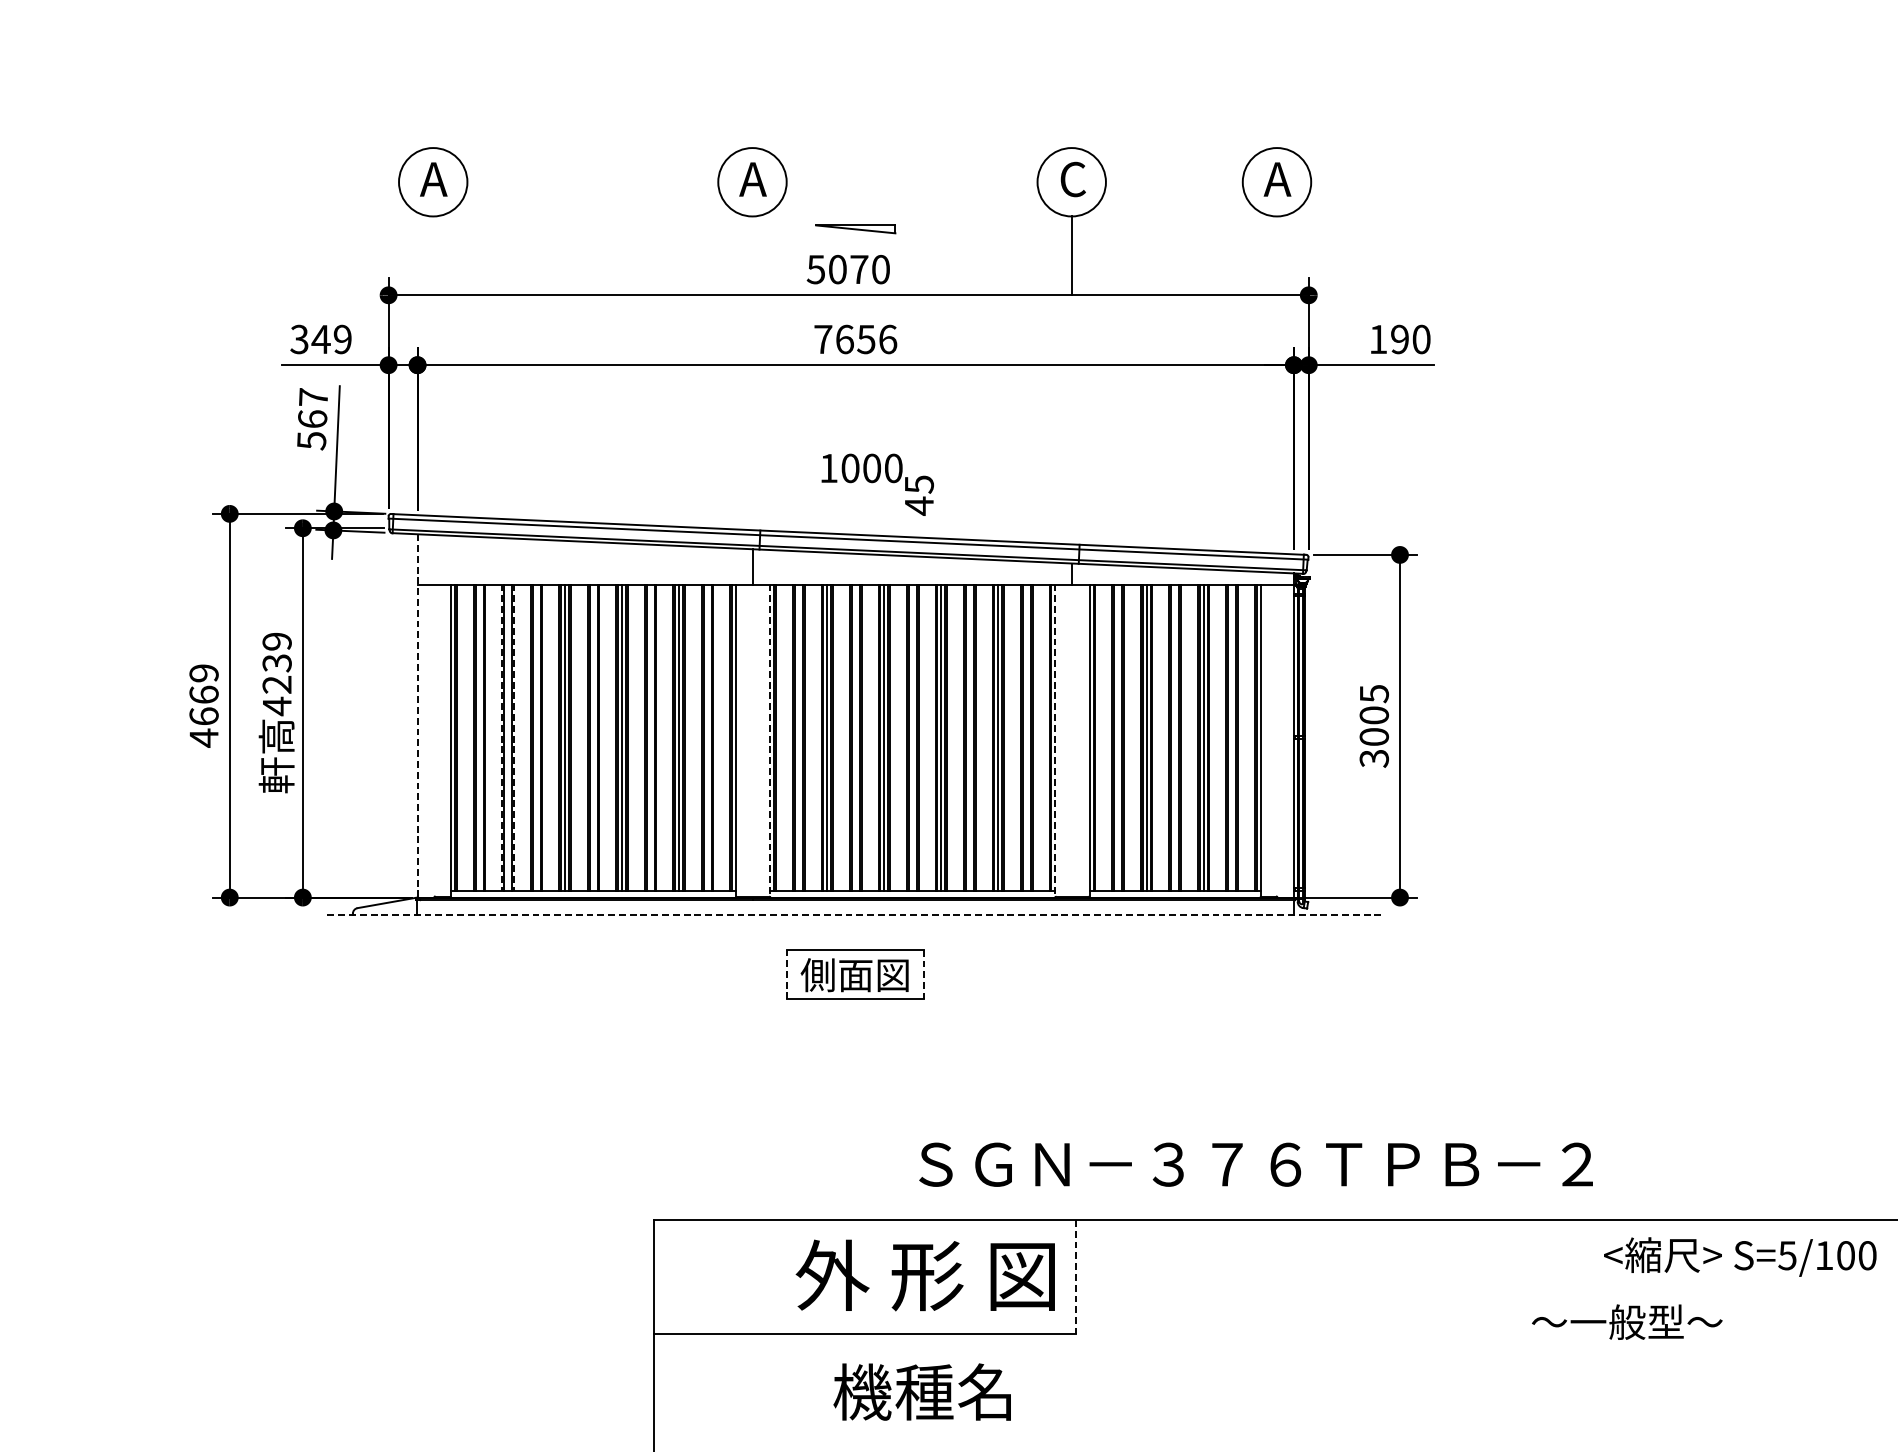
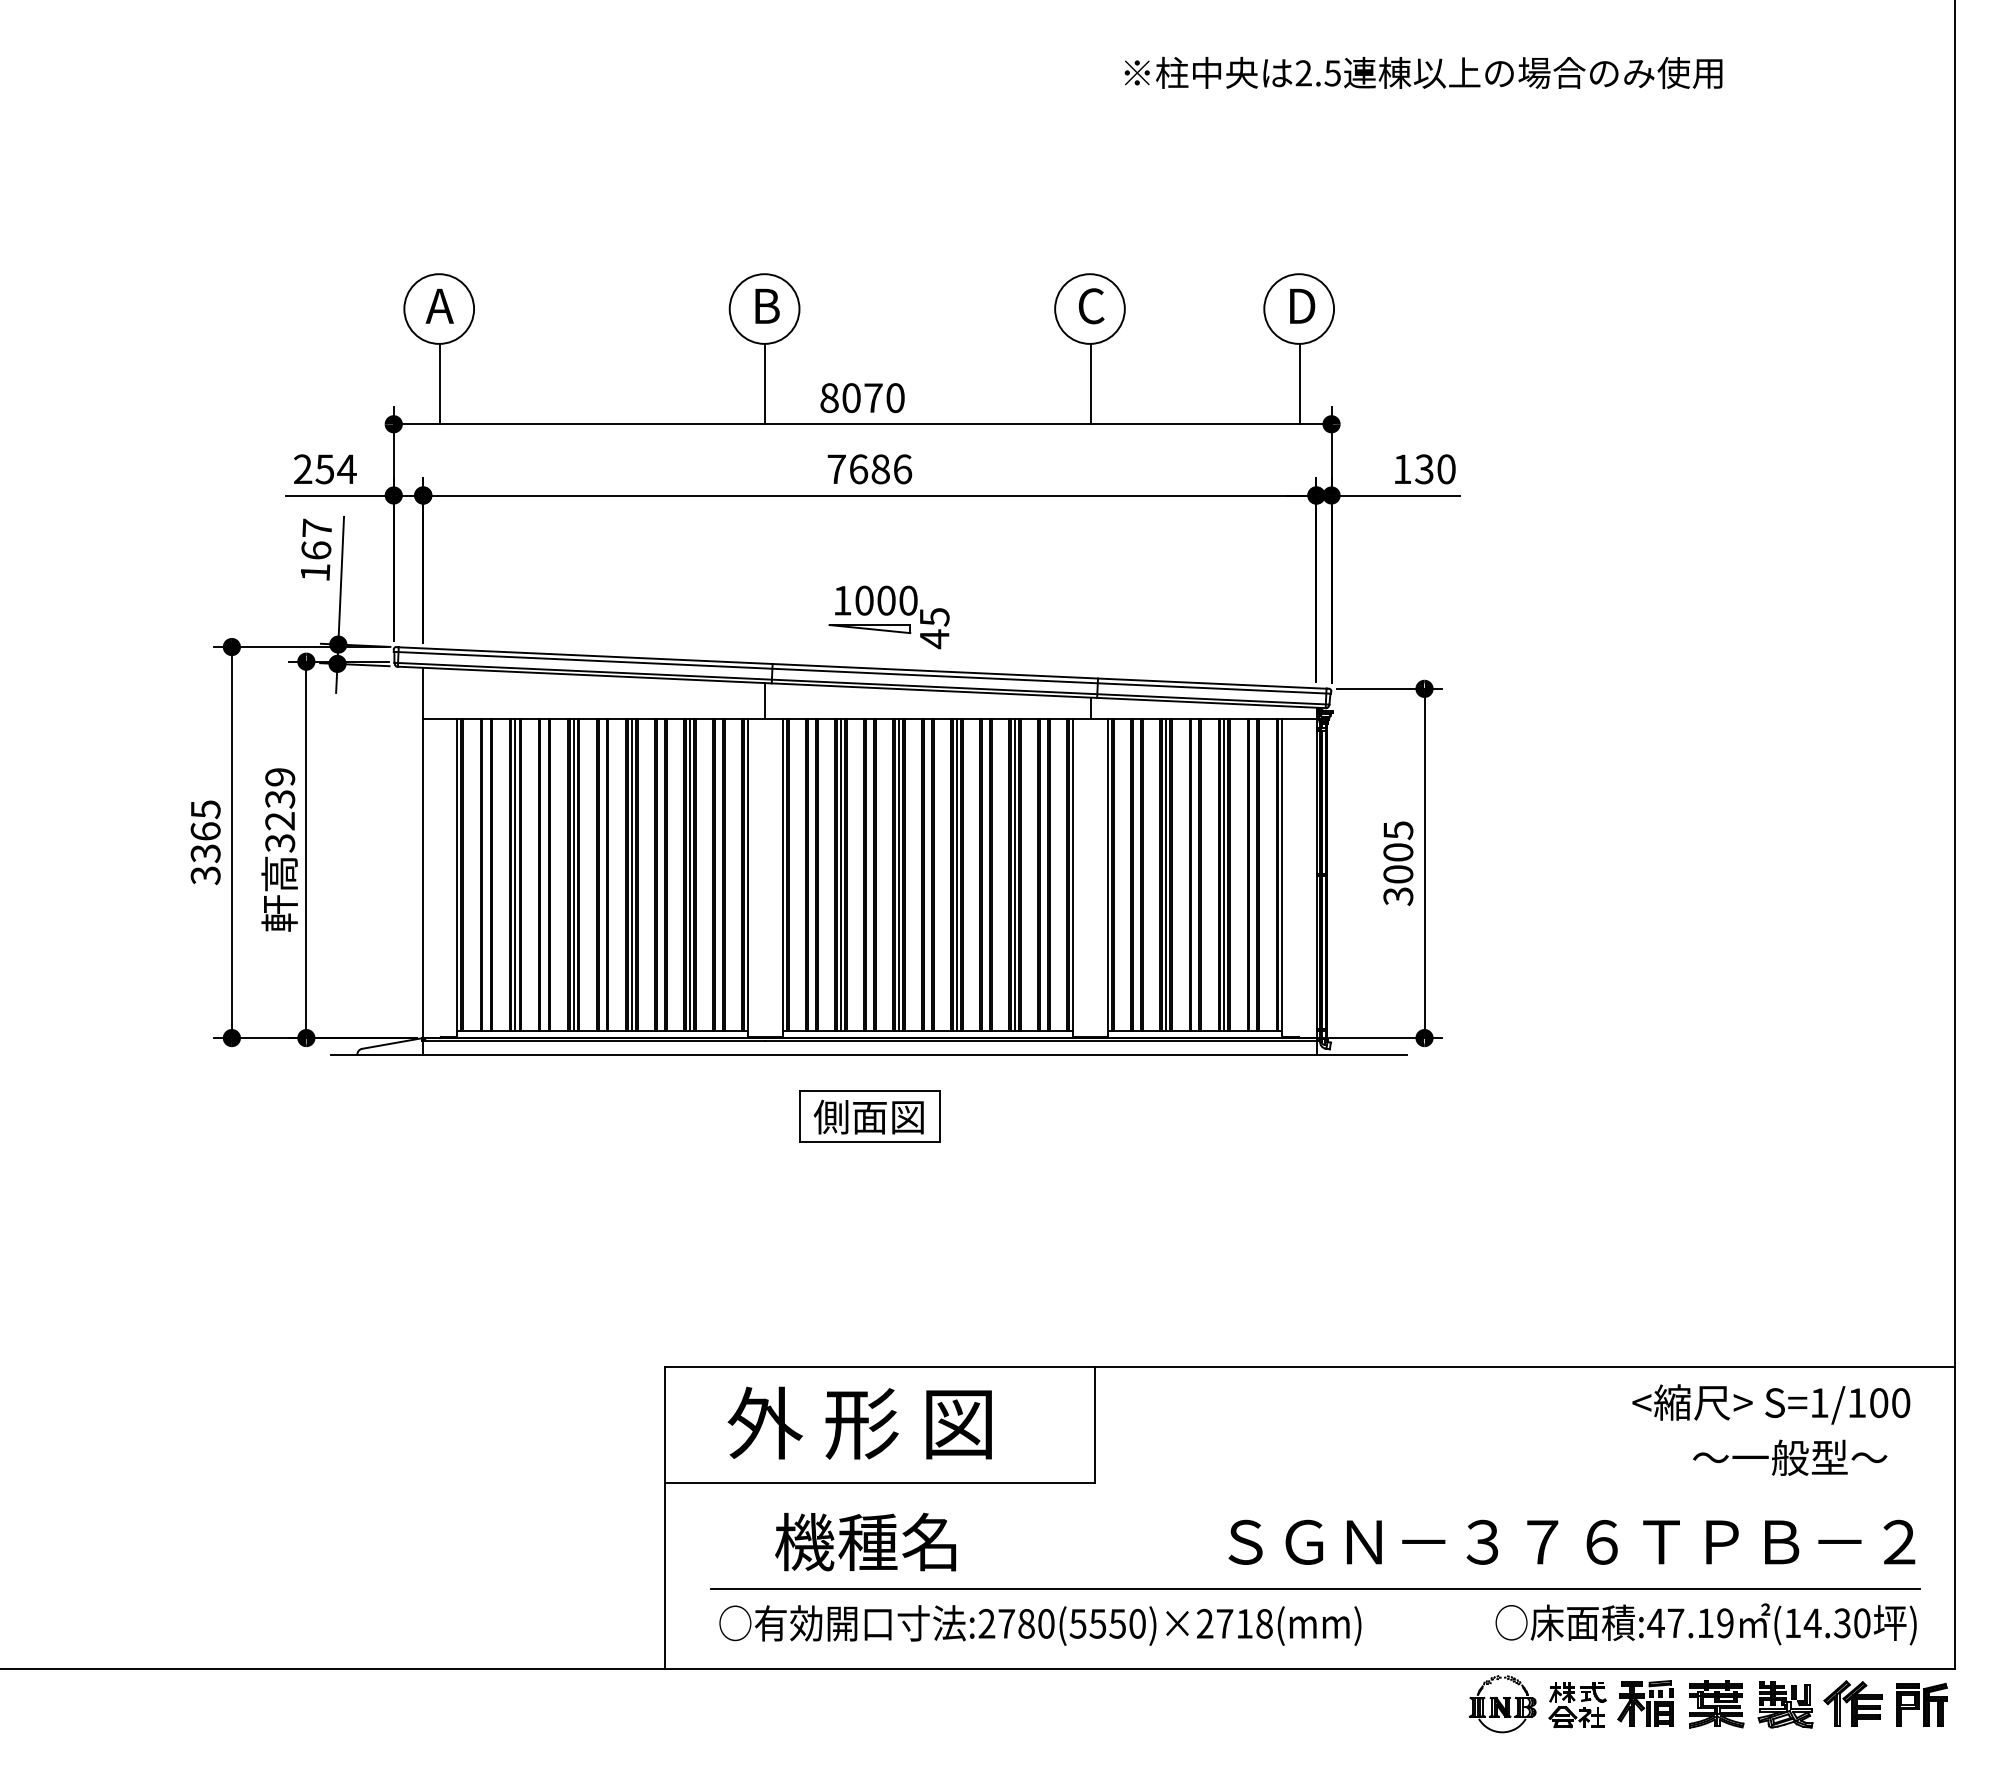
text: (753, 178) -> (765, 305), A -> B
text: (1278, 178) -> (1300, 305), A -> D
part: (855, 228) -> (869, 628), moved
line: (433, 255) -> (439, 383), added
line: (753, 255) -> (765, 383), added
line: (1277, 255) -> (1299, 383), added
text: (816, 269) -> (829, 397), 5070 -> 8070
text: (320, 339) -> (324, 469), 349 -> 254
text: (866, 339) -> (880, 469), 7656 -> 7686
text: (1399, 339) -> (1424, 469), 190 -> 130
text: (311, 440) -> (315, 572), 567 -> 167
text: (203, 705) -> (205, 842), 4669 -> 3365
text: (277, 706) -> (280, 843), 4239 -> 3239
line: (417, 716) -> (423, 853), dashed -> solid
line: (502, 738) -> (509, 875), dashed -> solid
line: (508, 738) -> (515, 875), added
line: (513, 738) -> (521, 875), dashed -> solid
line: (770, 740) -> (782, 877), dashed -> solid
line: (1055, 740) -> (1073, 877), dashed -> solid
line: (854, 914) -> (868, 1055), dashed -> solid
line: (787, 974) -> (800, 1116), dashed -> solid
line: (924, 974) -> (939, 1116), dashed -> solid
text: (1255, 1163) -> (1571, 1541), moved
text: (1787, 1256) -> (1819, 1403), S=5/100 -> S=1/100
text: (925, 1274) -> (859, 1422), moved
line: (1076, 1277) -> (1094, 1425), dashed -> solid
text: (1627, 1321) -> (1790, 1457), moved
text: (922, 1391) -> (865, 1541), moved
line: (1293, 1437) -> (1315, 1588), added

